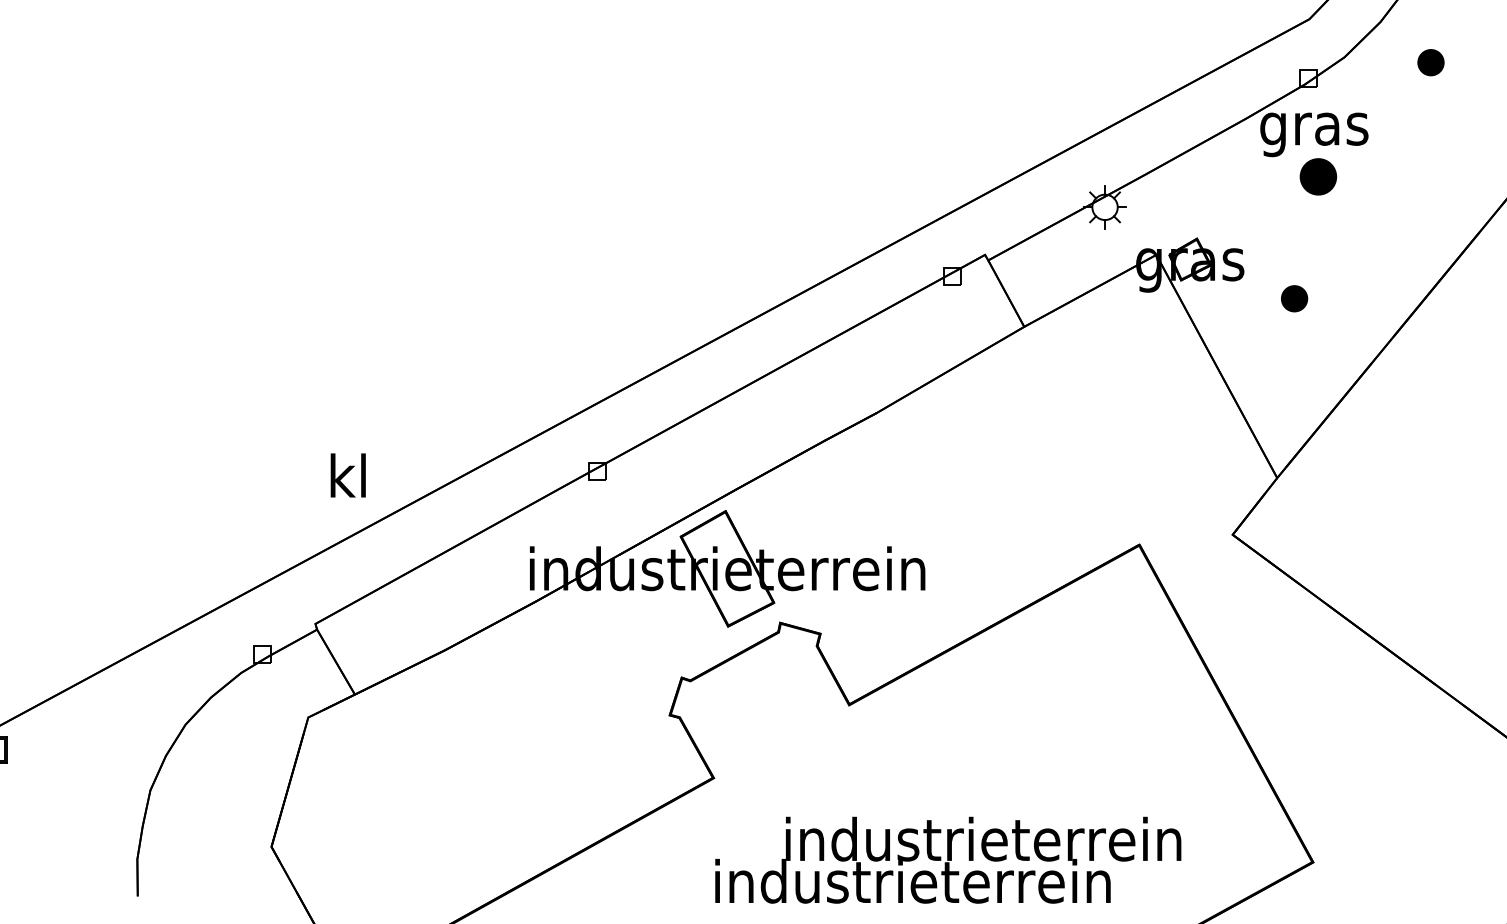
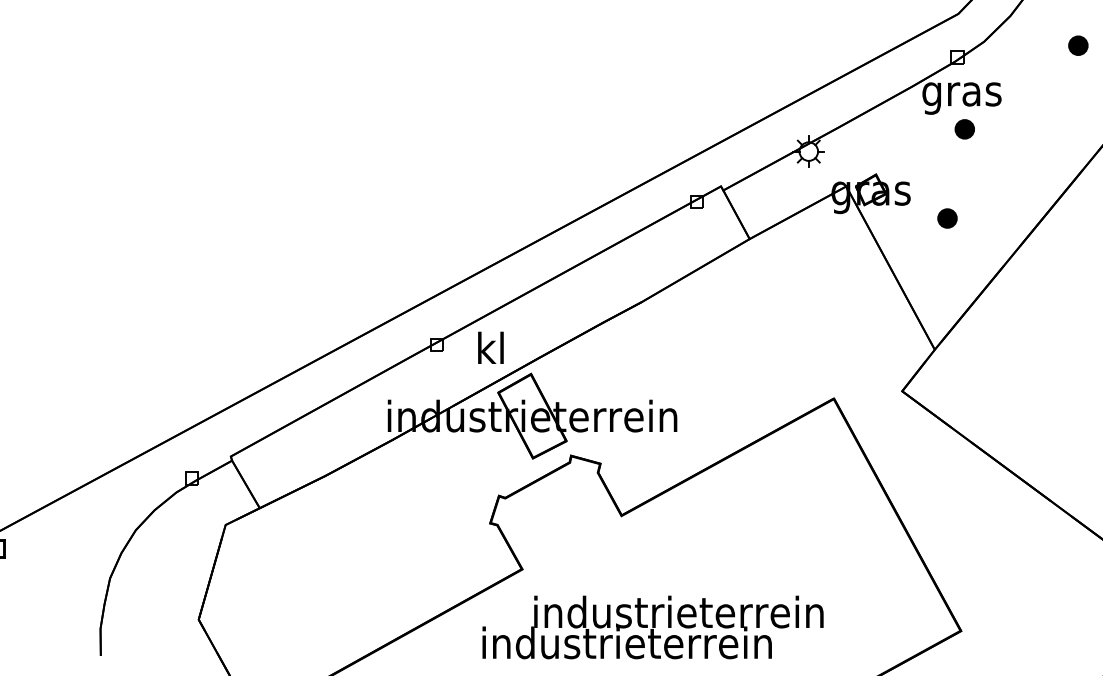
part: (1431, 62) -> (1078, 45), moved
part: (1317, 177) -> (964, 129), size x0.71
text: (347, 474) -> (490, 347), moved
text: (947, 860) -> (652, 627), moved

